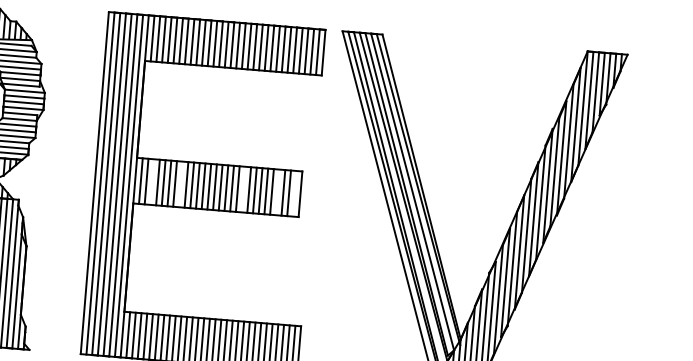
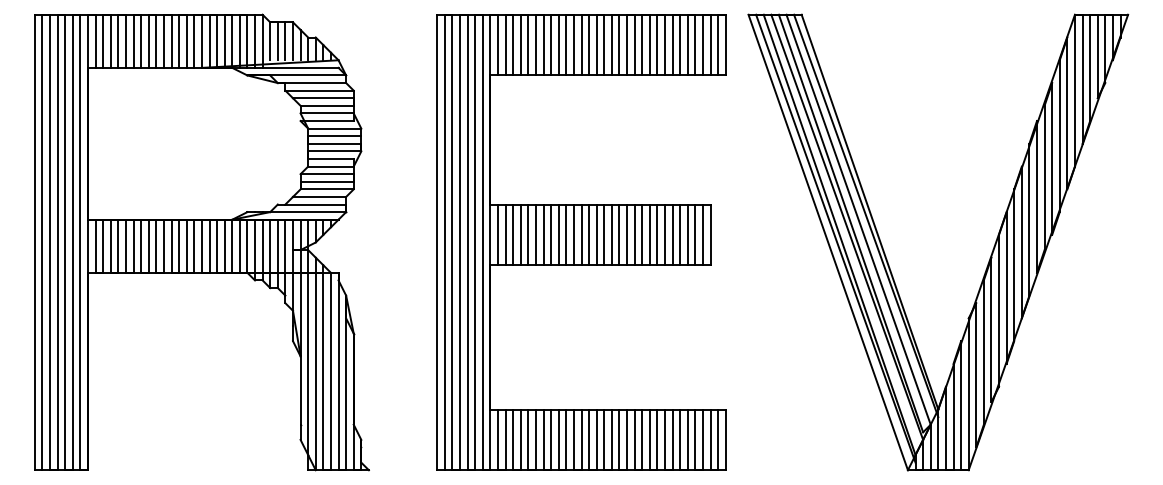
line: (152, 181) -> (513, 234), added
line: (181, 184) -> (551, 234), added
line: (243, 189) -> (634, 234), added
line: (277, 192) -> (680, 234), added
line: (294, 193) -> (702, 234), added

